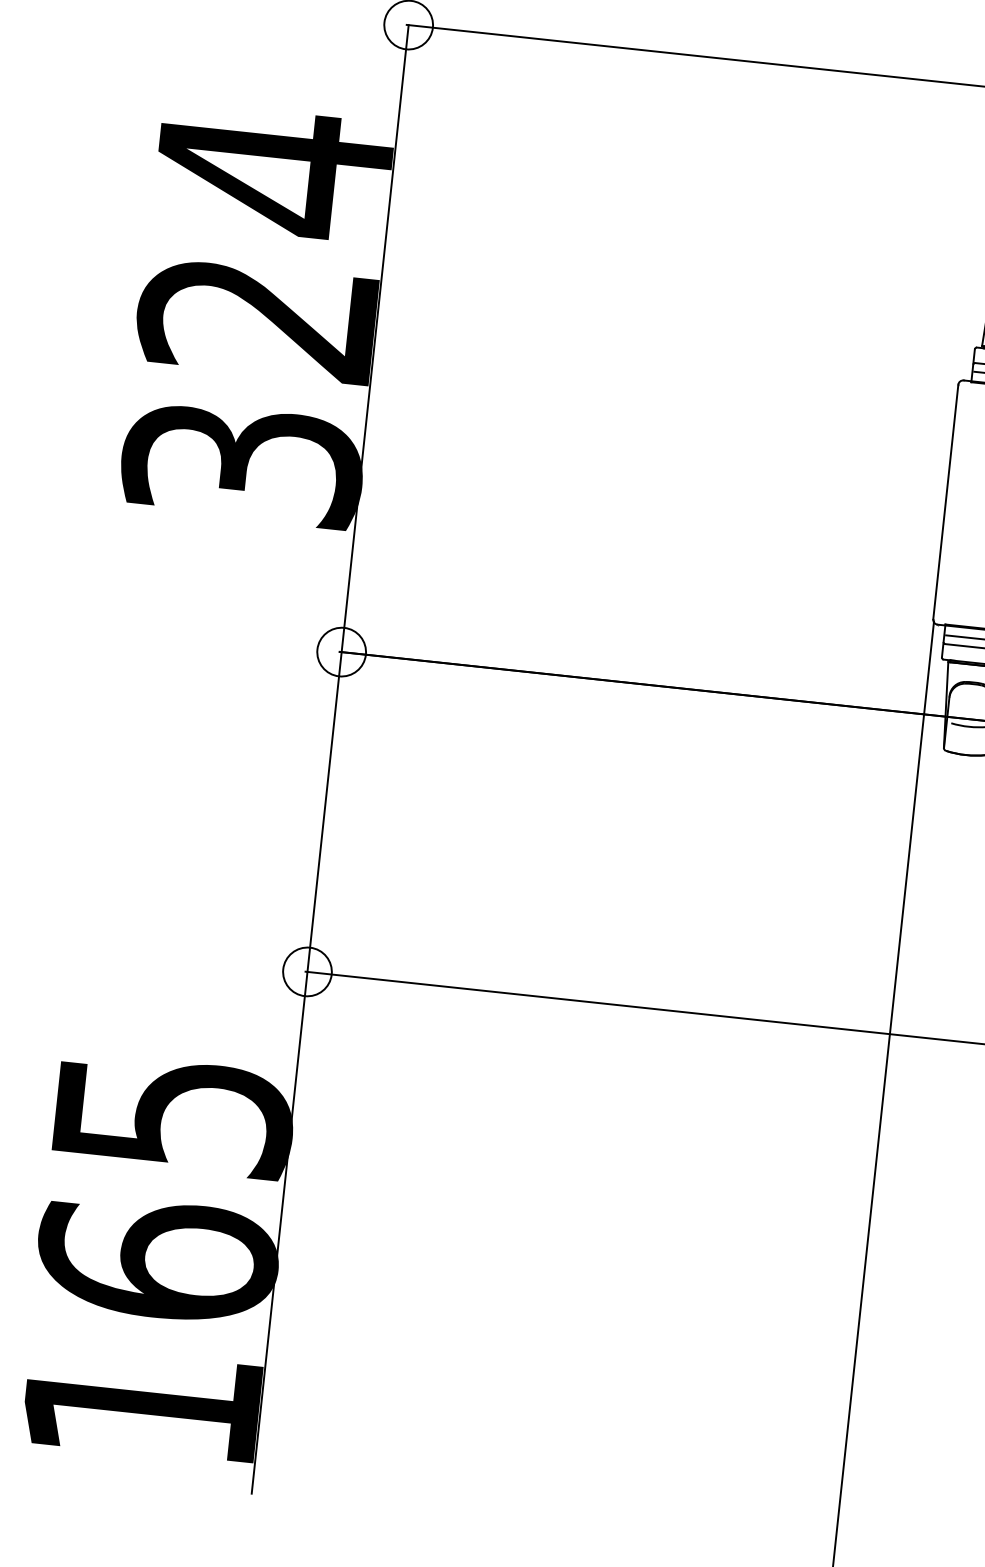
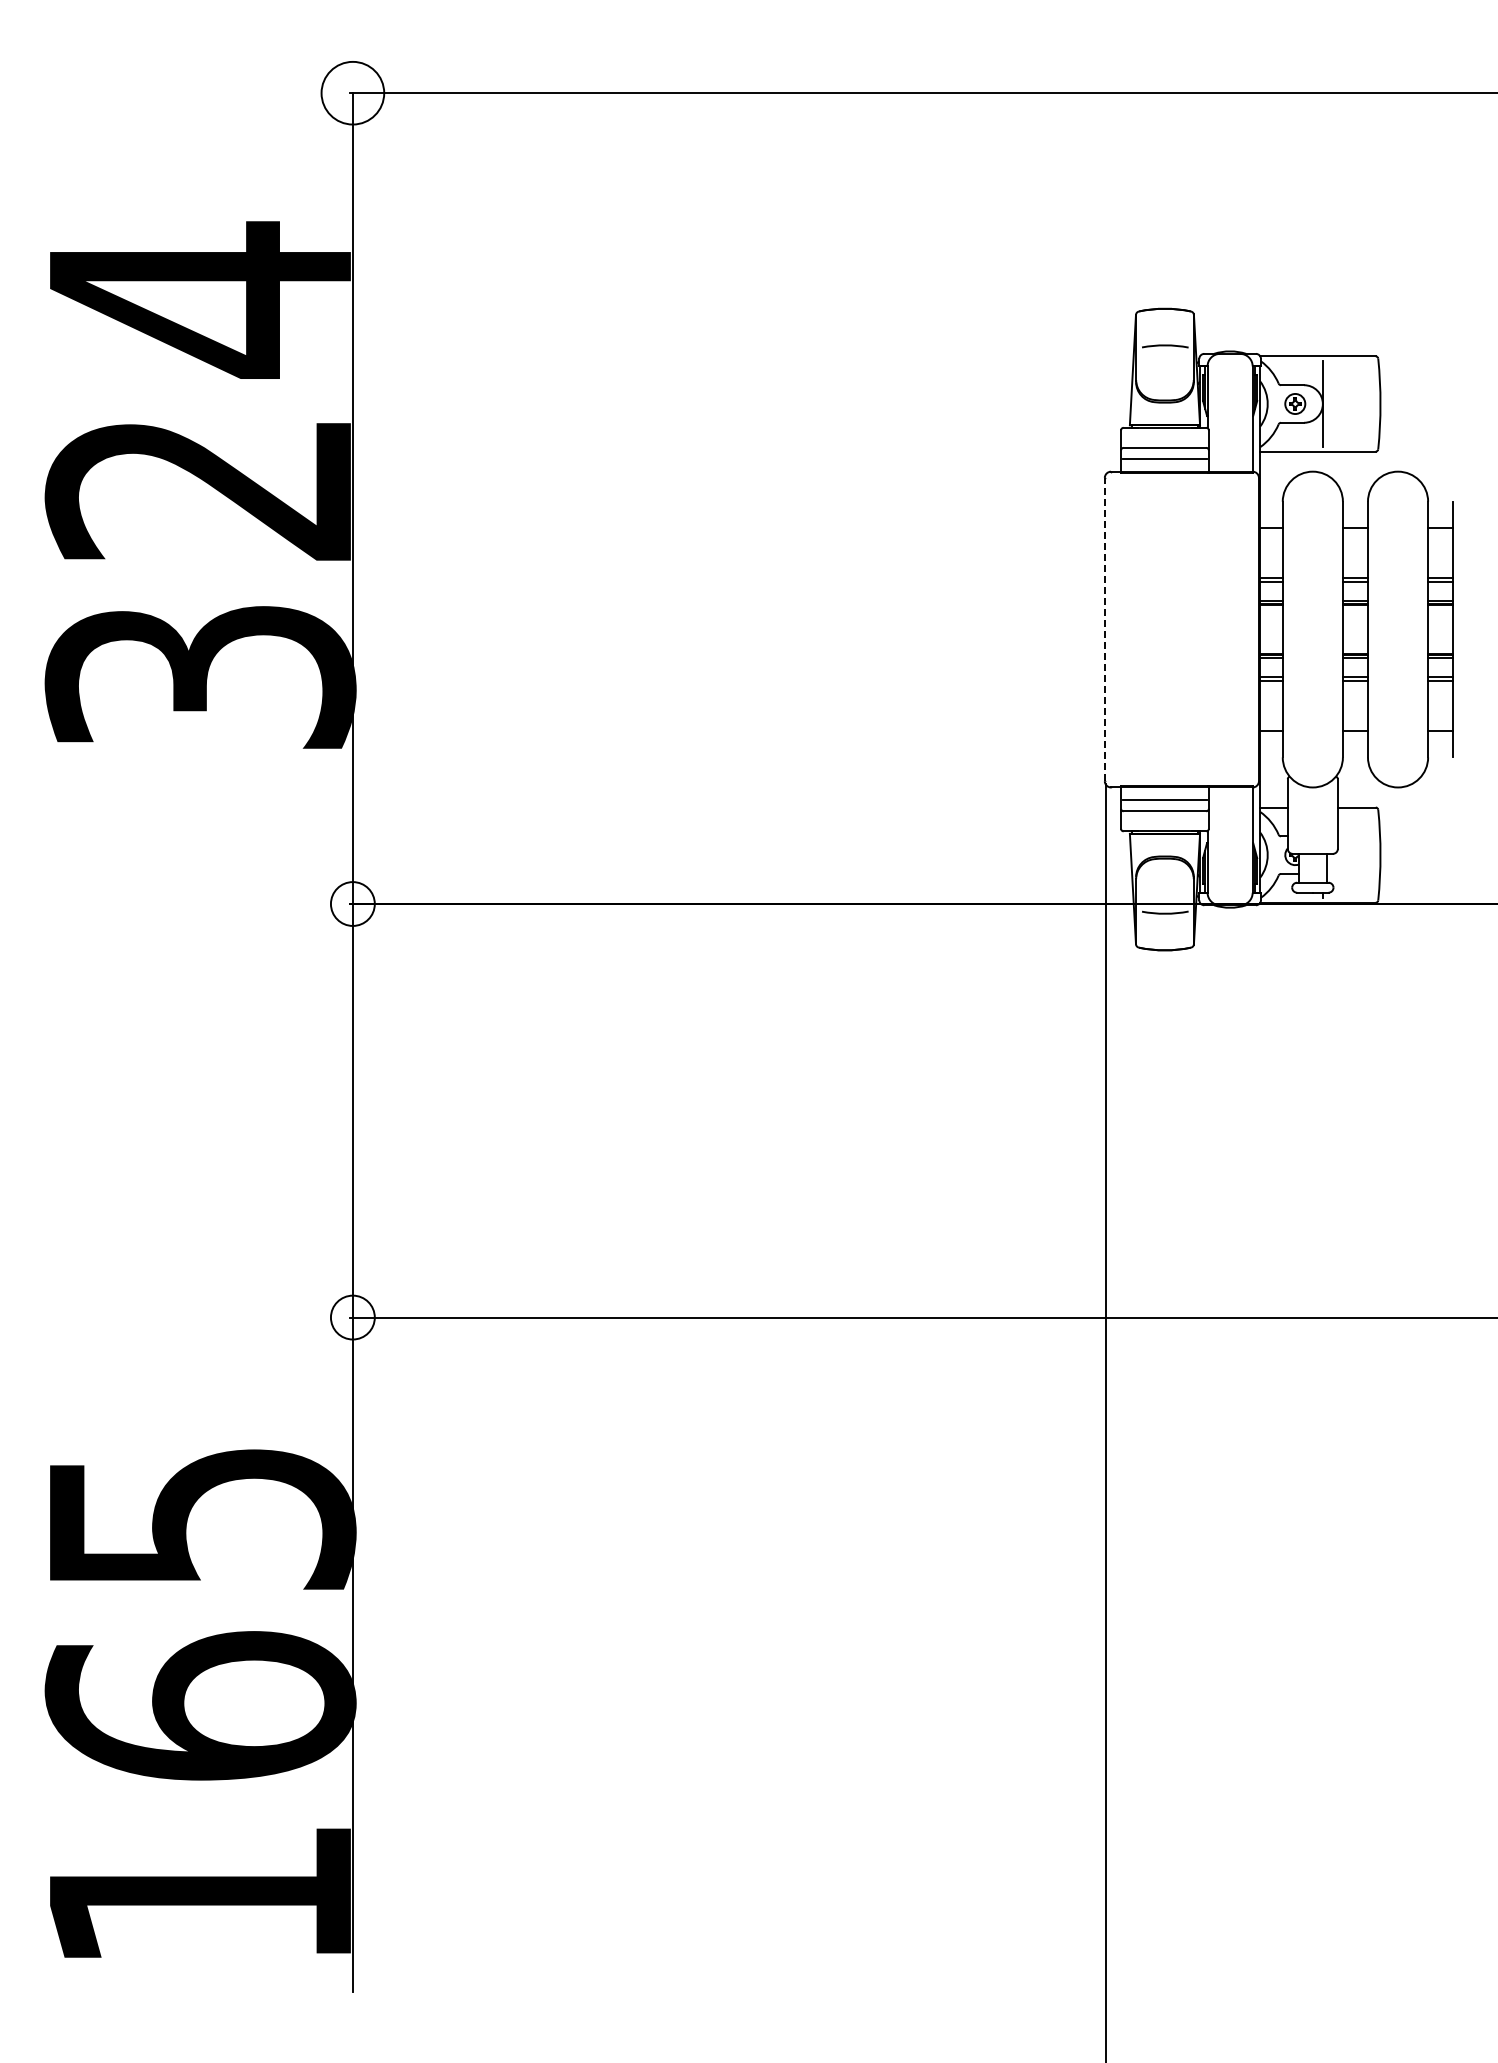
line: (945, 501) -> (1104, 629), solid -> dashed
circle: (341, 651) -> (352, 903), size x0.7
circle: (307, 971) -> (352, 1317), size x0.7

